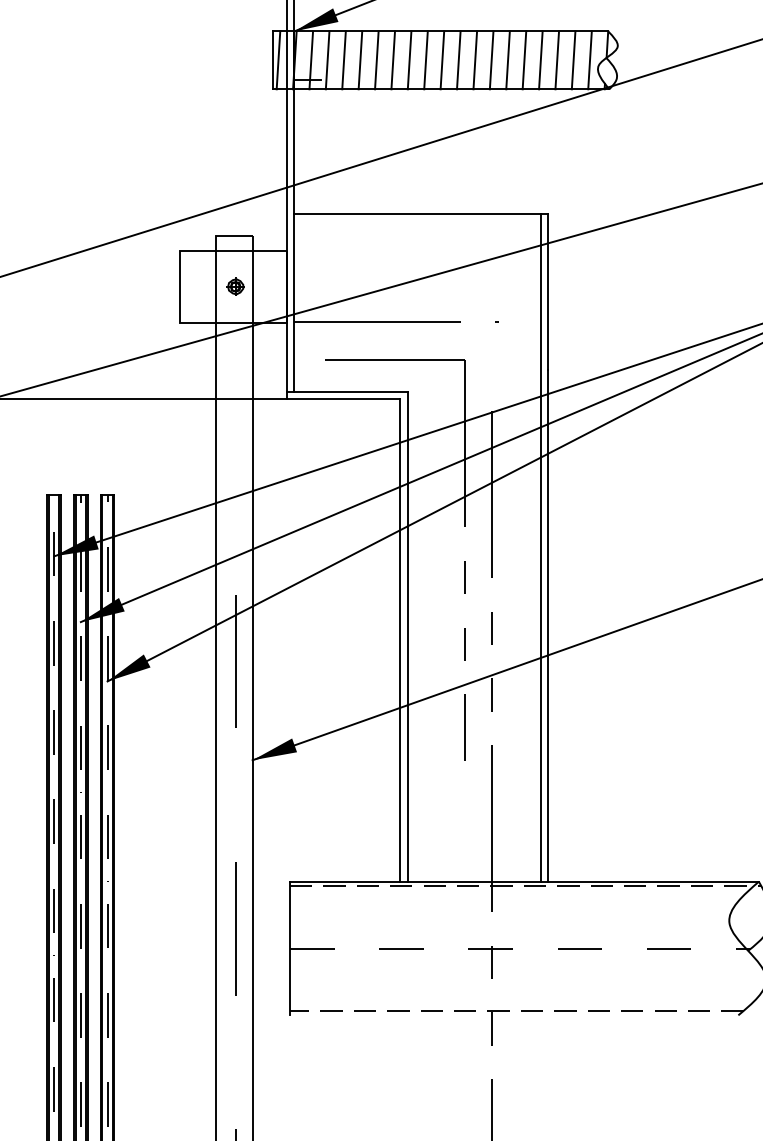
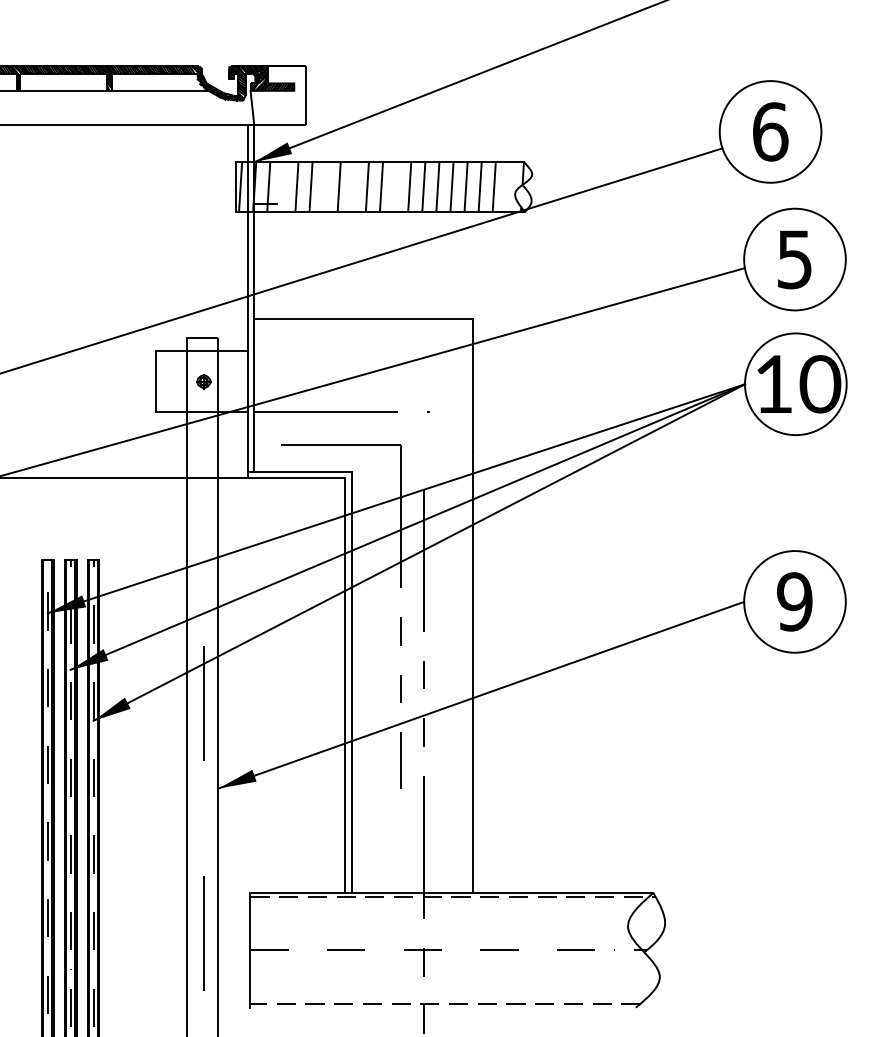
line: (327, 59) -> (282, 186), removed
line: (376, 59) -> (324, 186), removed
line: (408, 59) -> (352, 186), removed
line: (458, 59) -> (395, 186), removed
line: (589, 59) -> (507, 186), removed
line: (541, 547) -> (466, 605), removed

